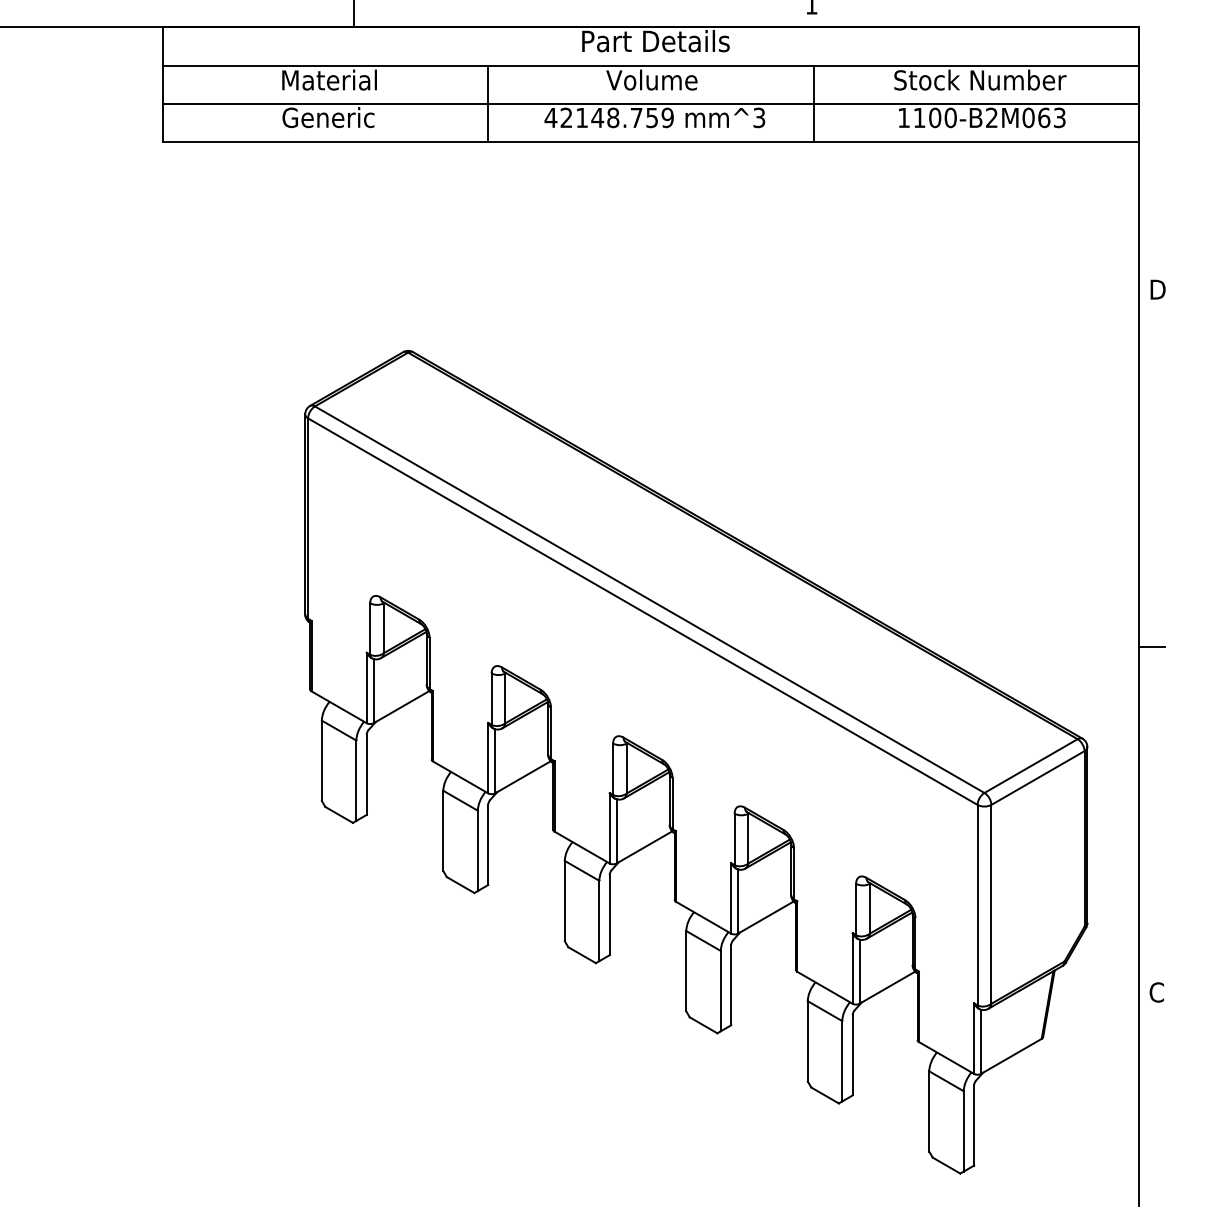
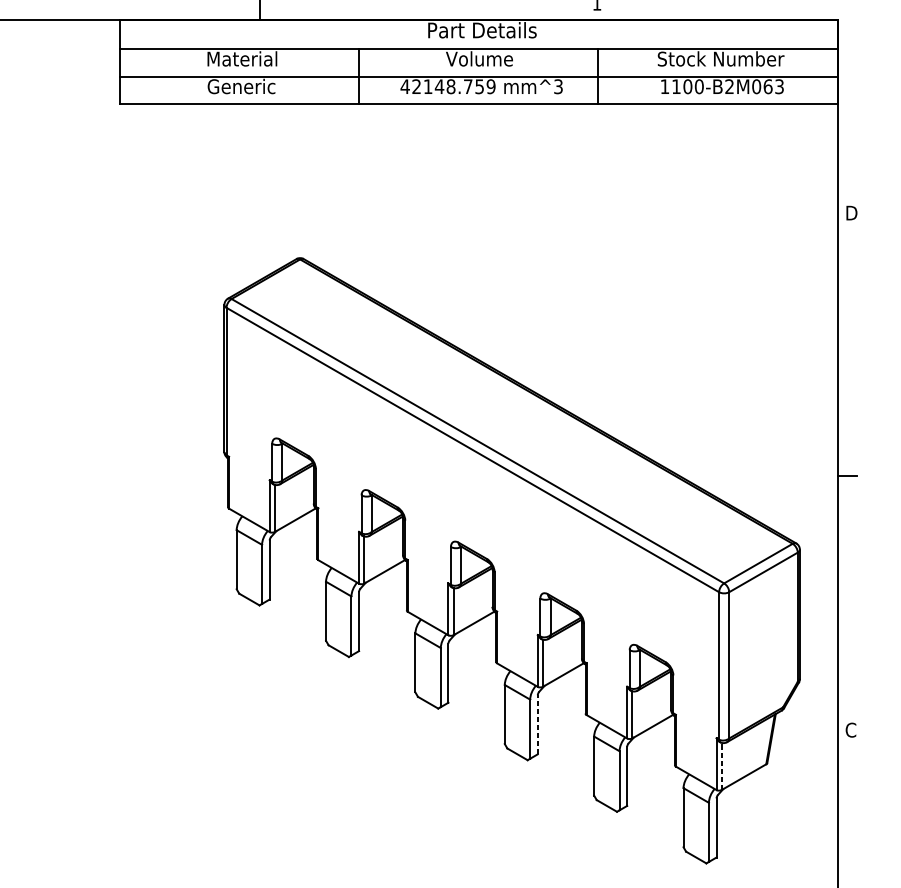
line: (731, 984) -> (538, 724), solid -> dashed
line: (981, 1041) -> (721, 766), solid -> dashed

